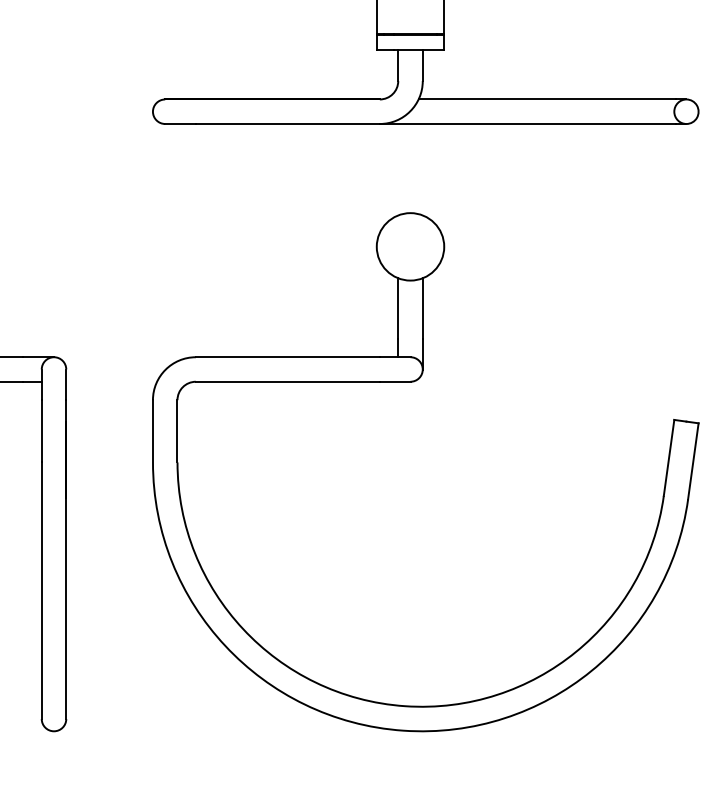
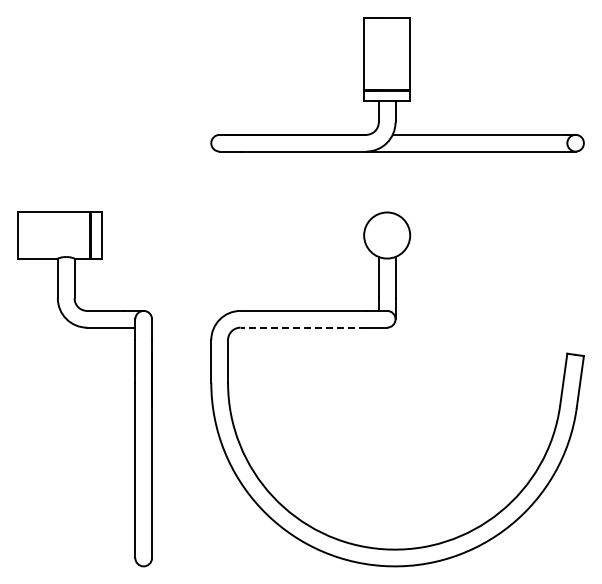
line: (288, 381) -> (303, 327), solid -> dashed

